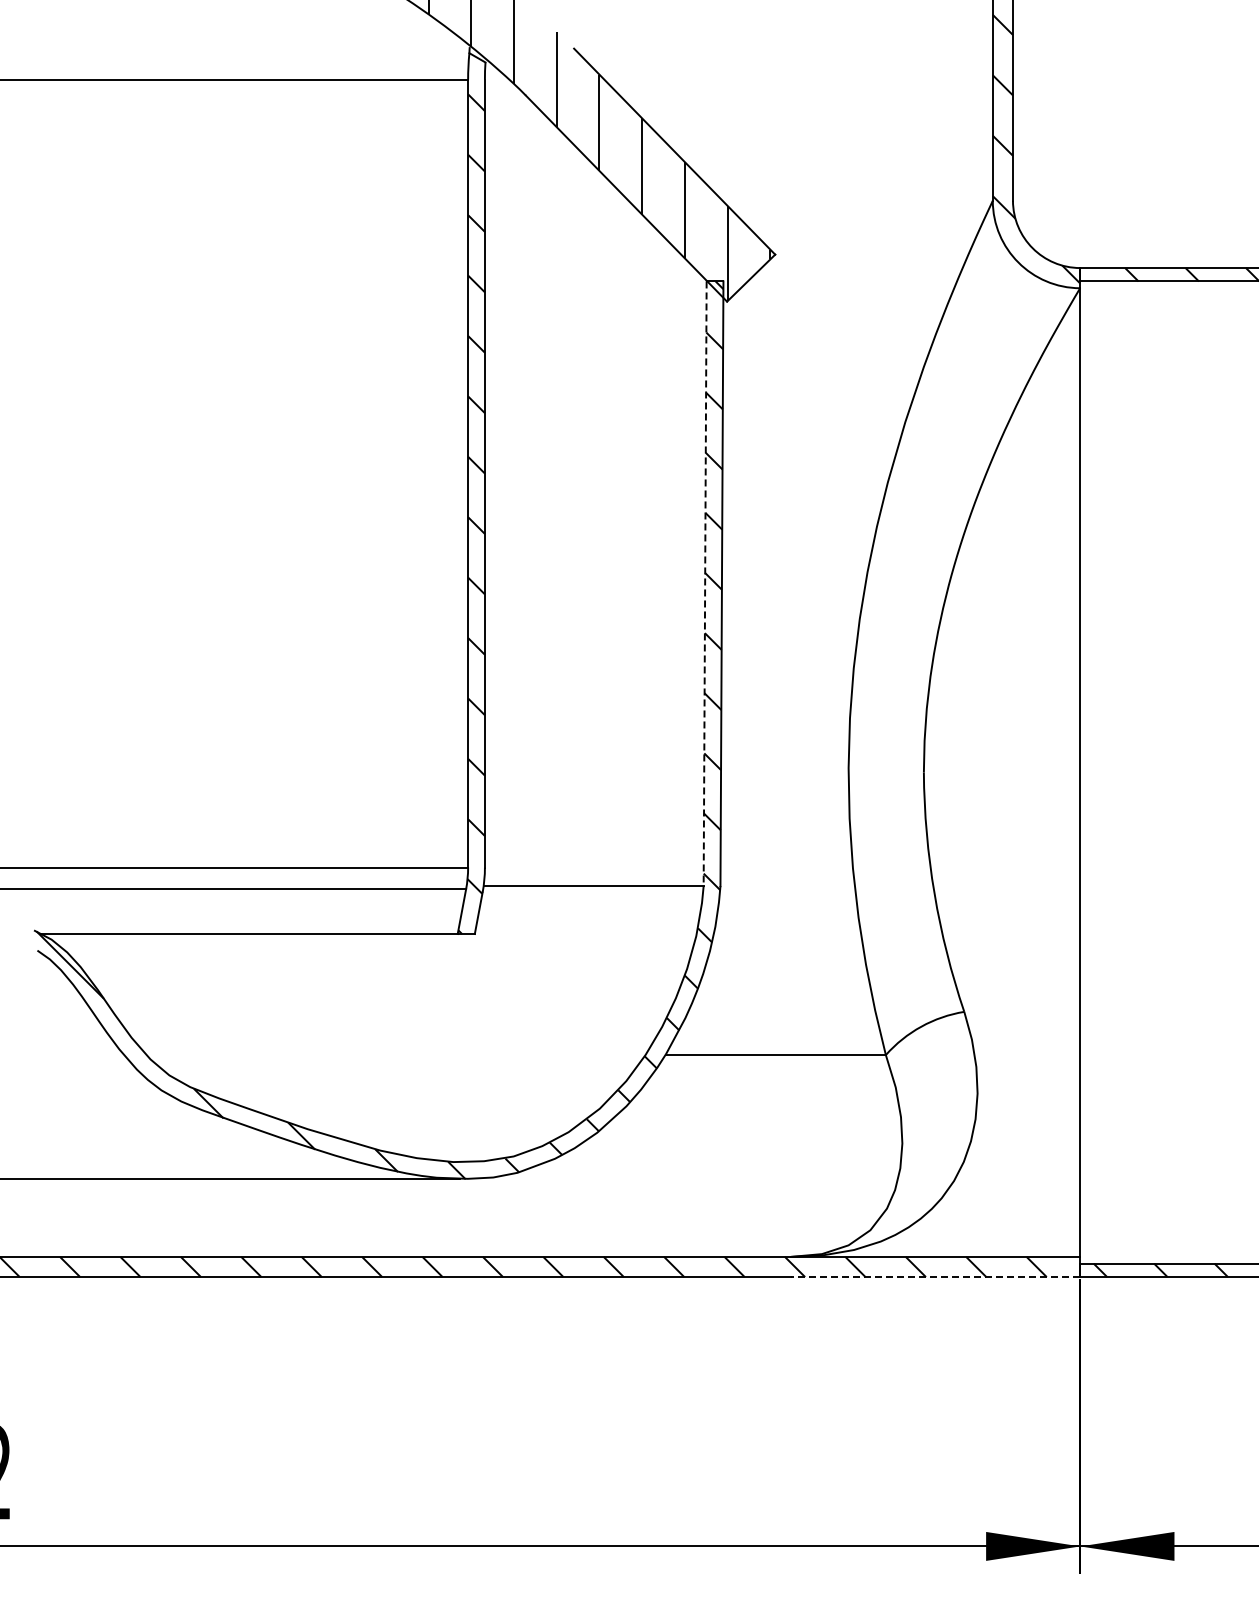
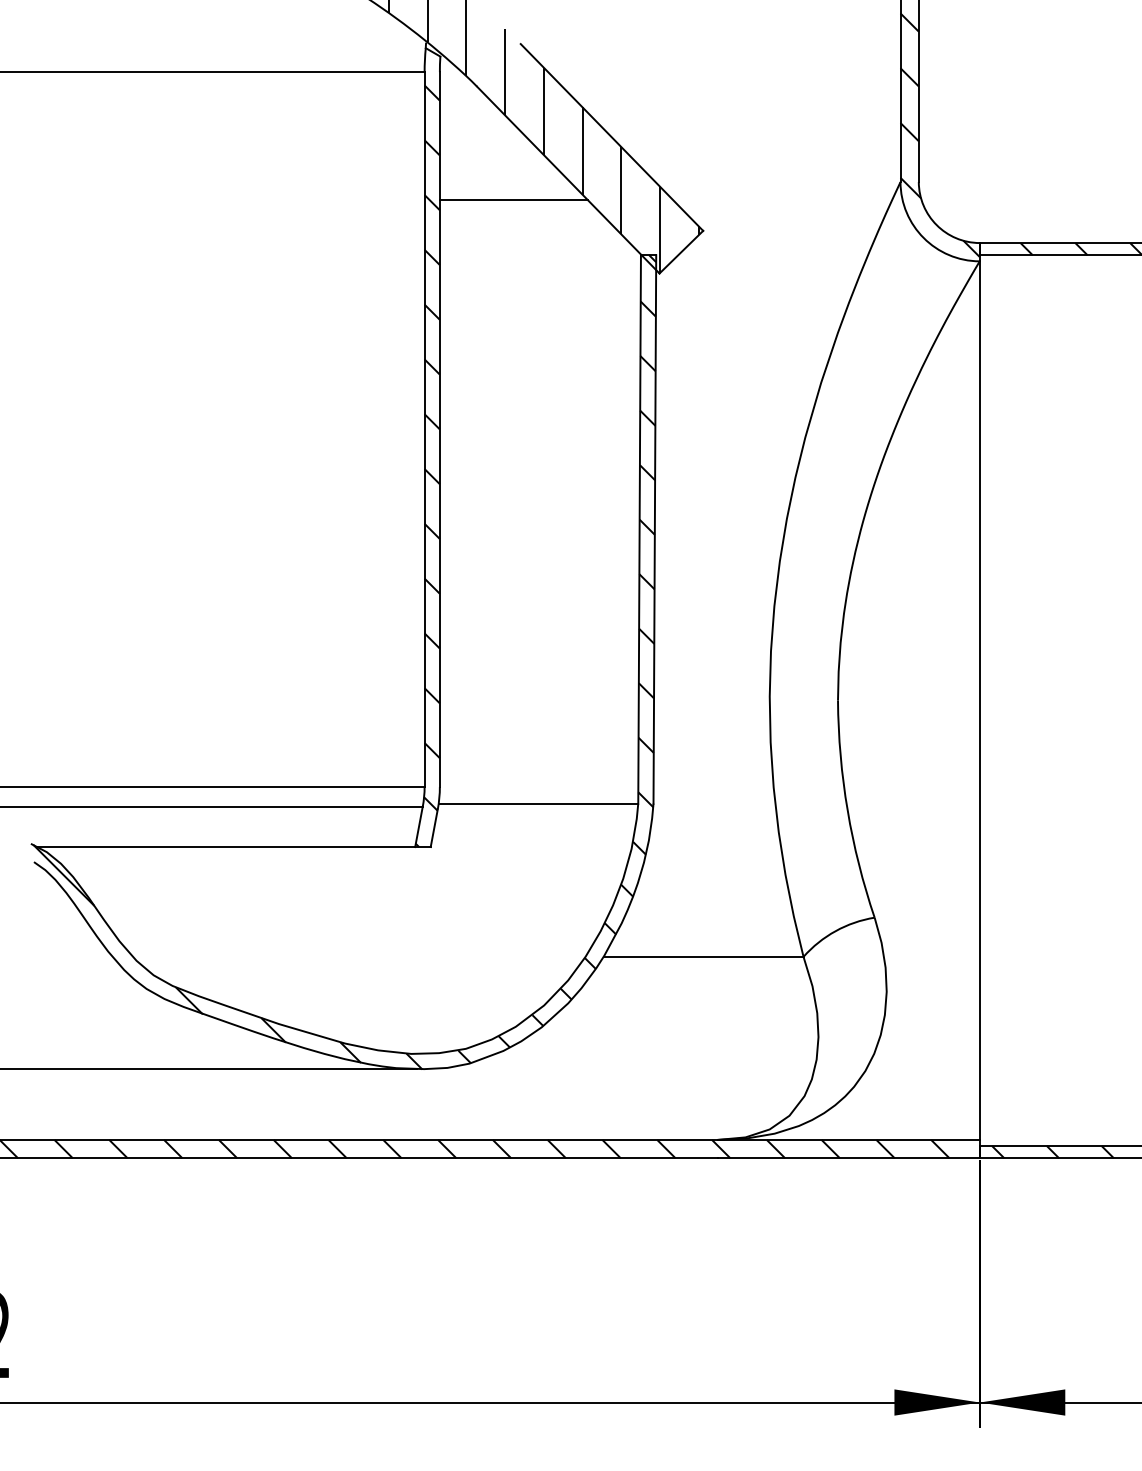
line: (566, 220) -> (513, 199), added
line: (705, 584) -> (639, 530), dashed -> solid
line: (935, 1277) -> (848, 1158), dashed -> solid

